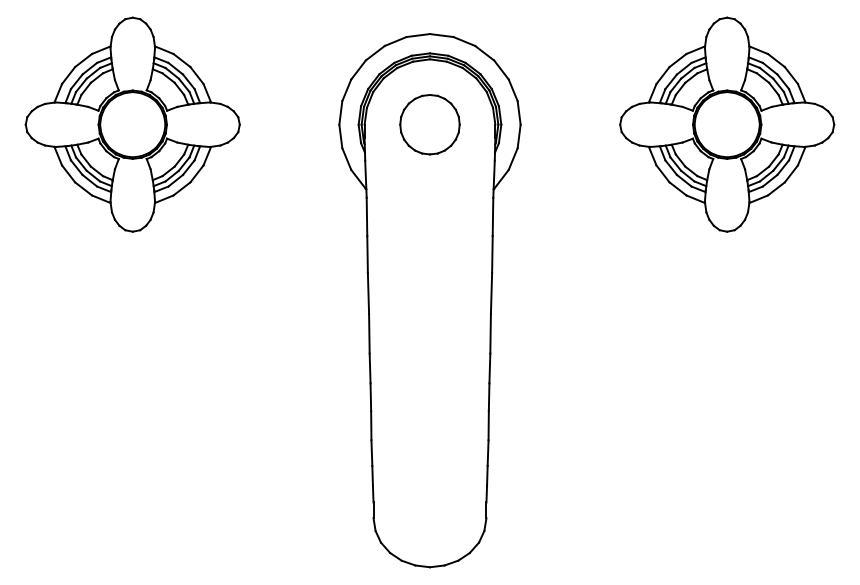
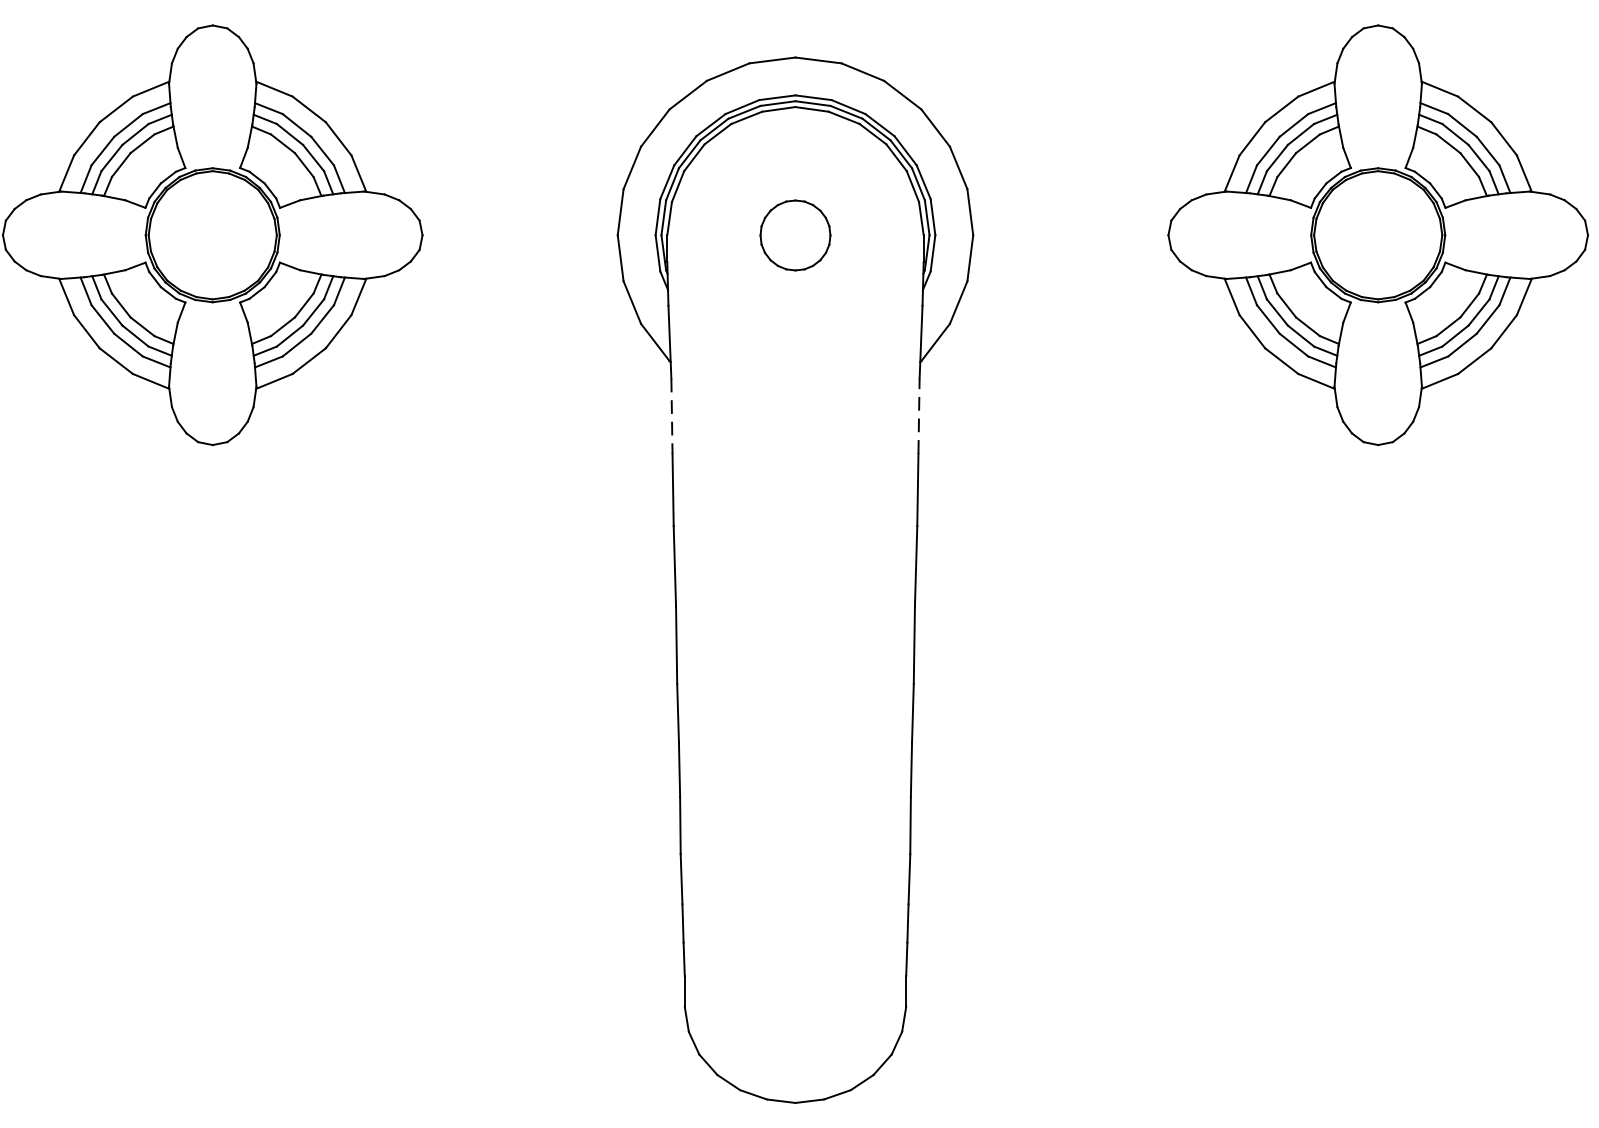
part: (429, 124) -> (794, 234), size x0.6
line: (493, 216) -> (920, 415), solid -> dashed
line: (366, 217) -> (670, 417), solid -> dashed

